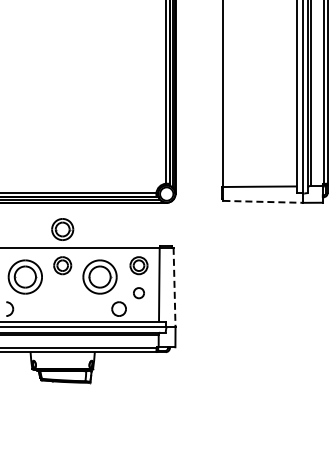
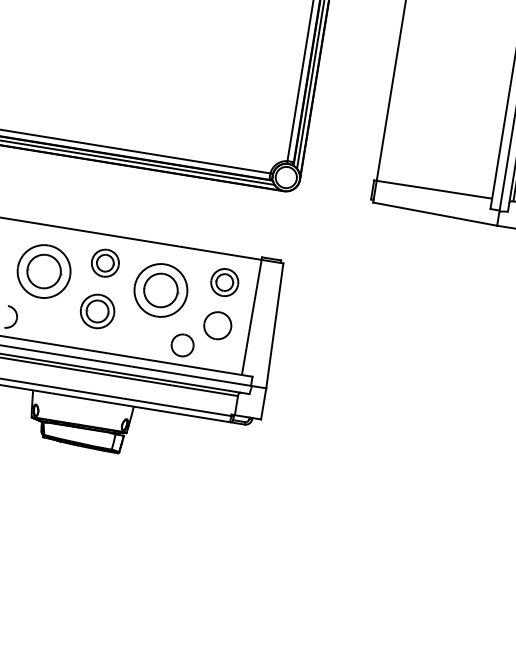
line: (263, 201) -> (435, 213), dashed -> solid
part: (62, 229) -> (97, 311), moved
line: (174, 287) -> (274, 325), dashed -> solid
part: (138, 292) -> (217, 324), size x1.67

